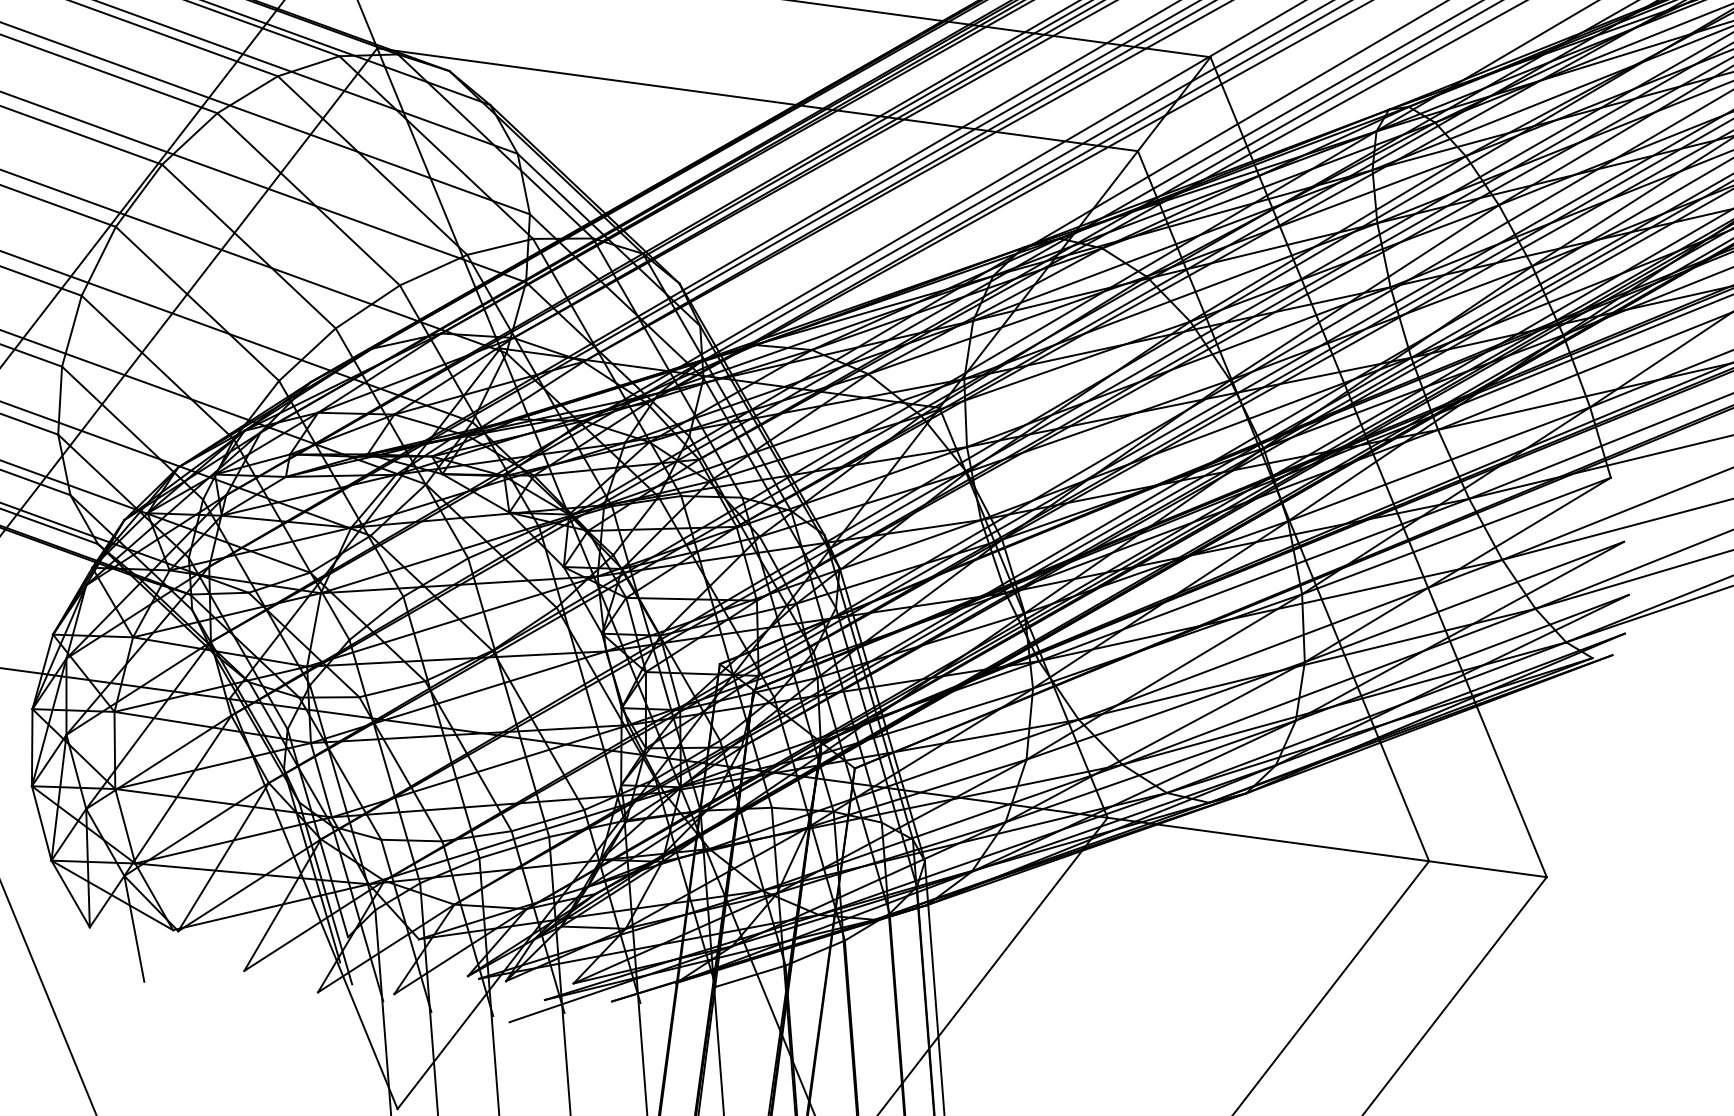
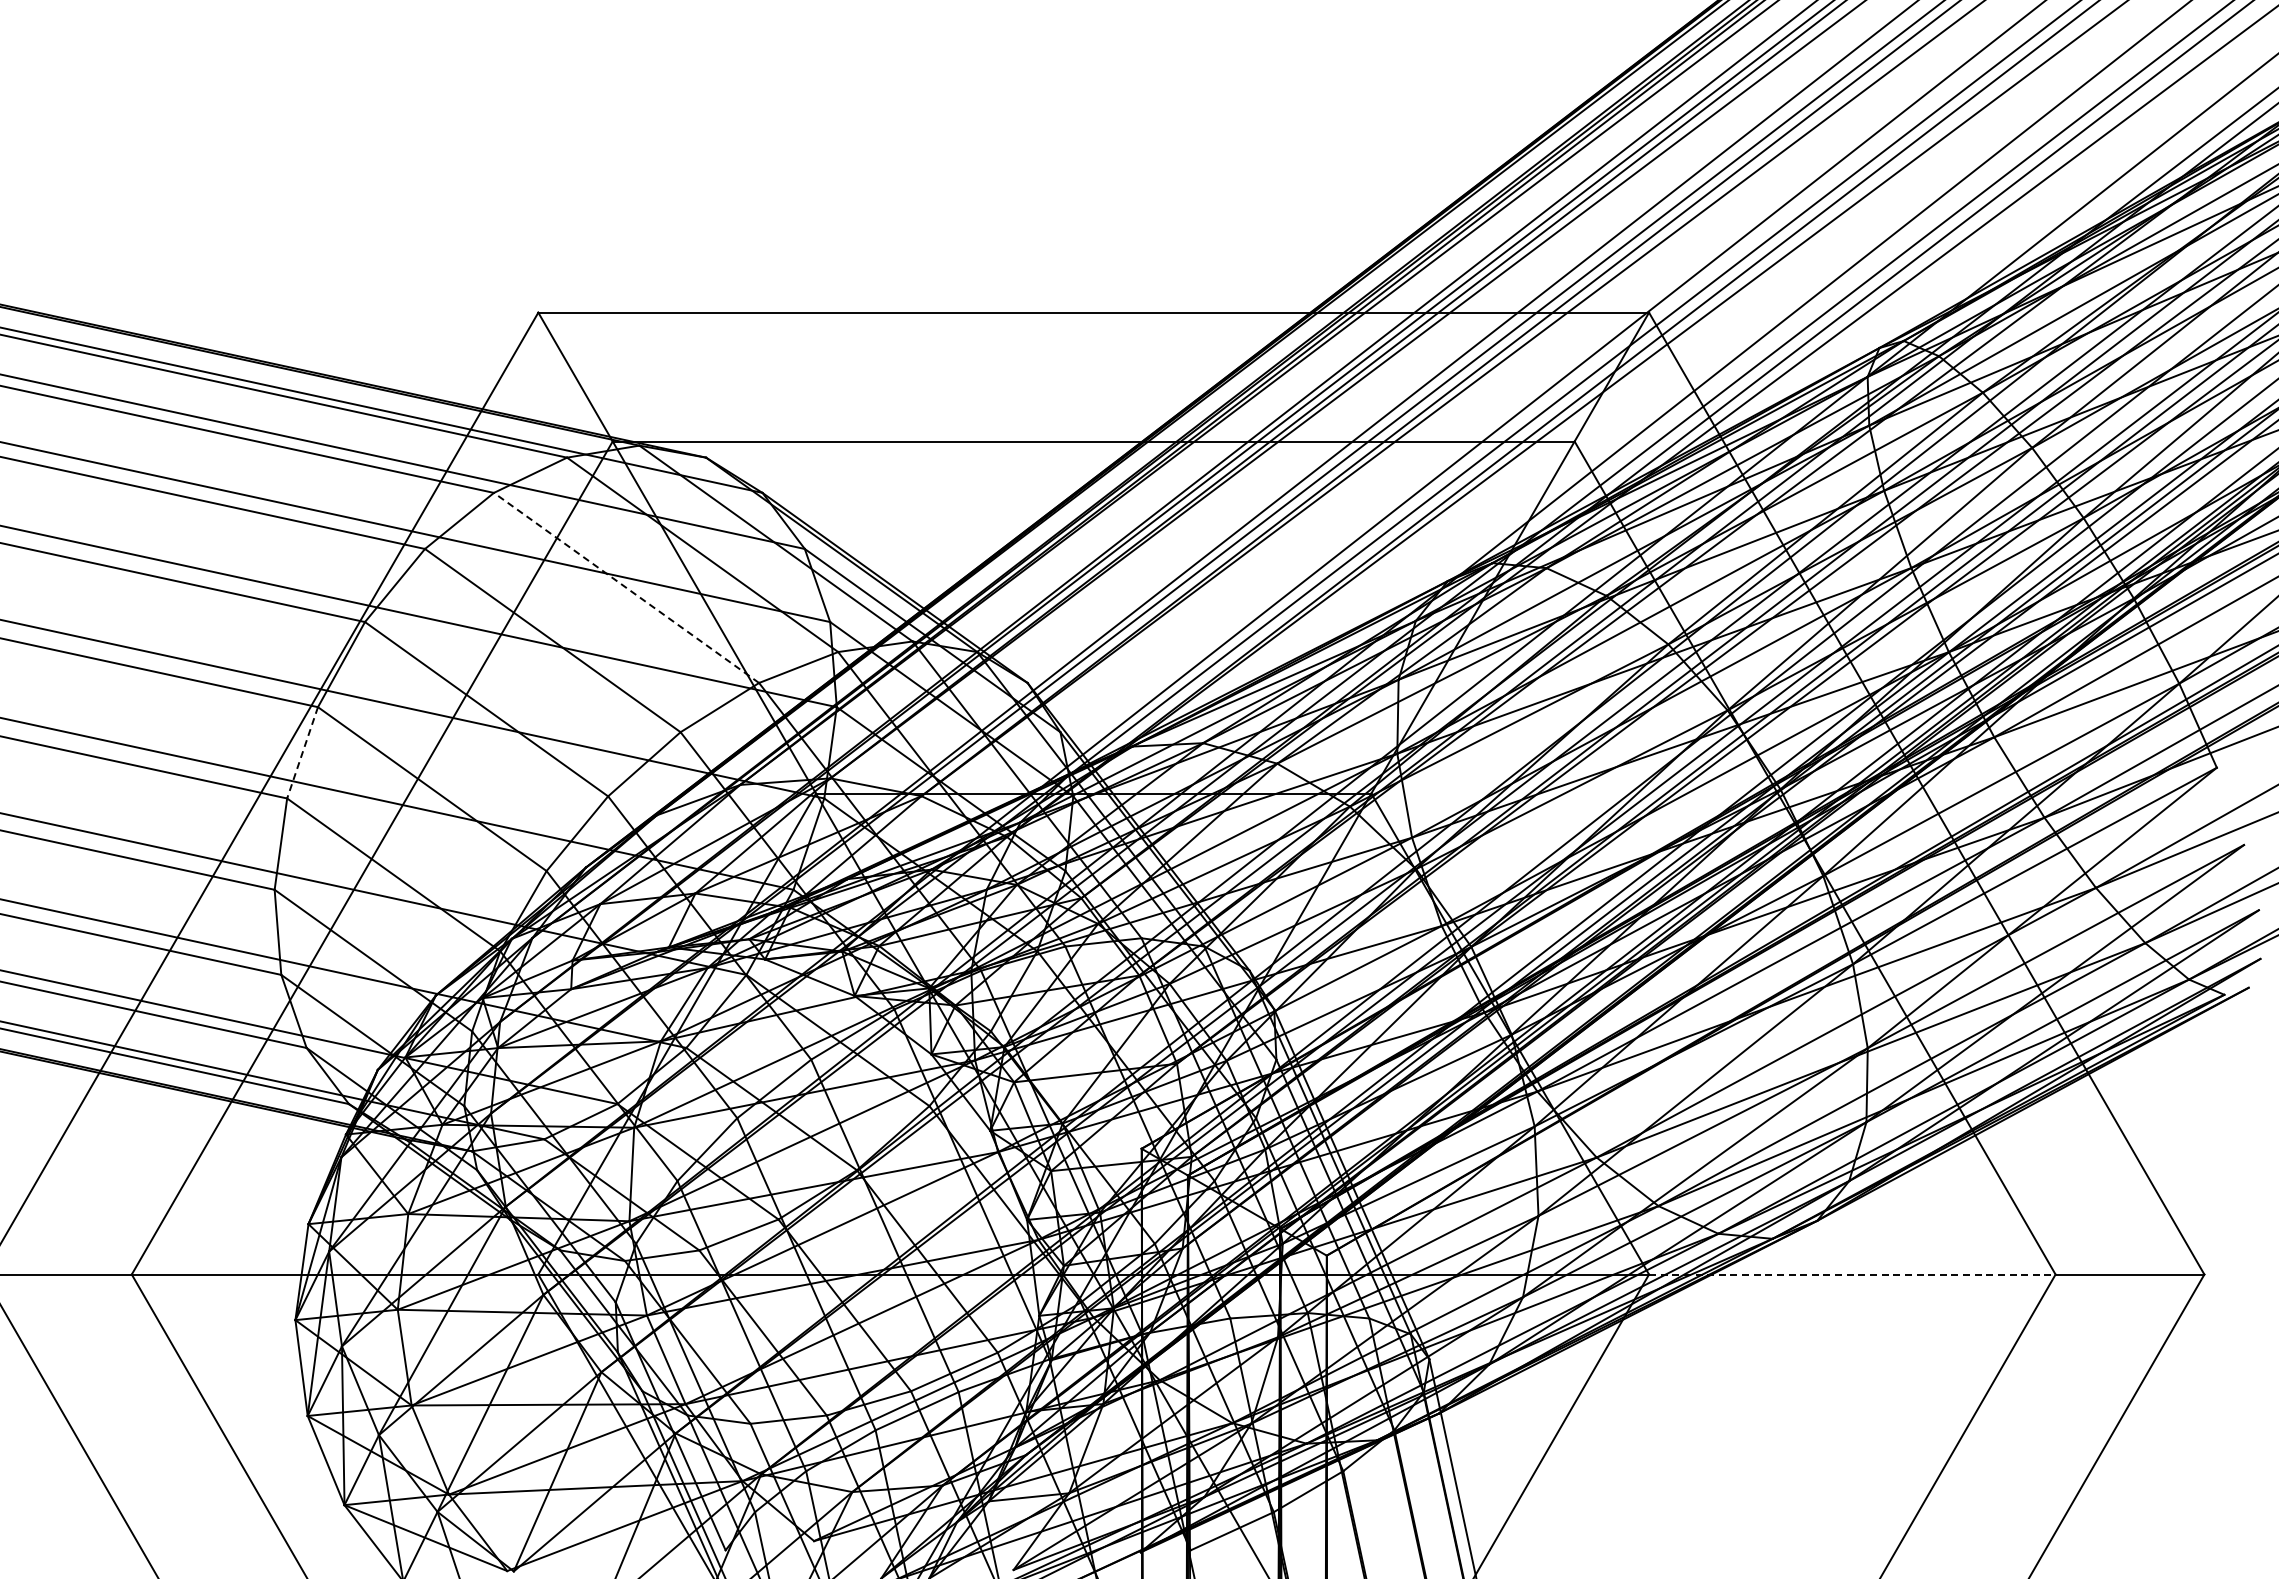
line: (372, 165) -> (626, 587), solid -> dashed
line: (98, 261) -> (302, 753), solid -> dashed
line: (1268, 839) -> (1852, 1274), solid -> dashed

